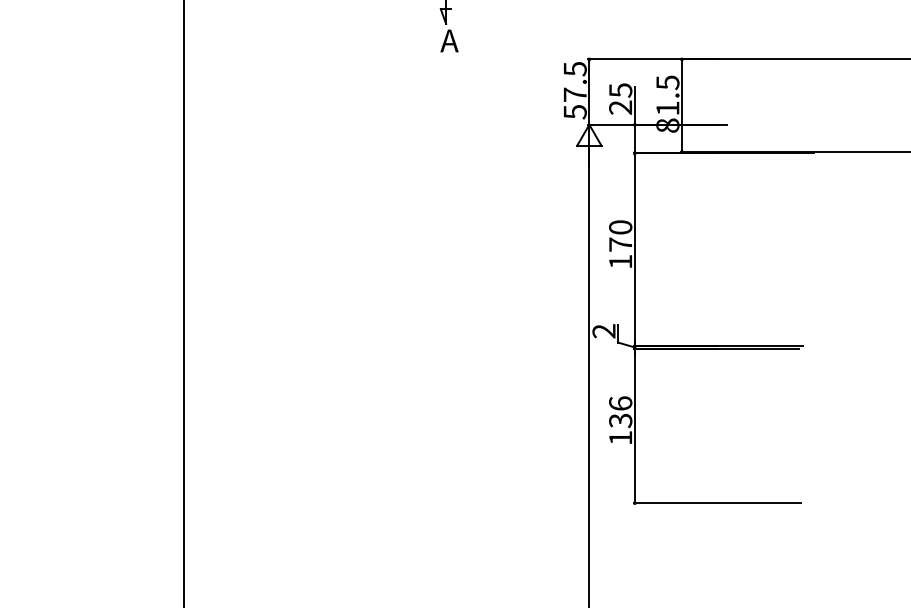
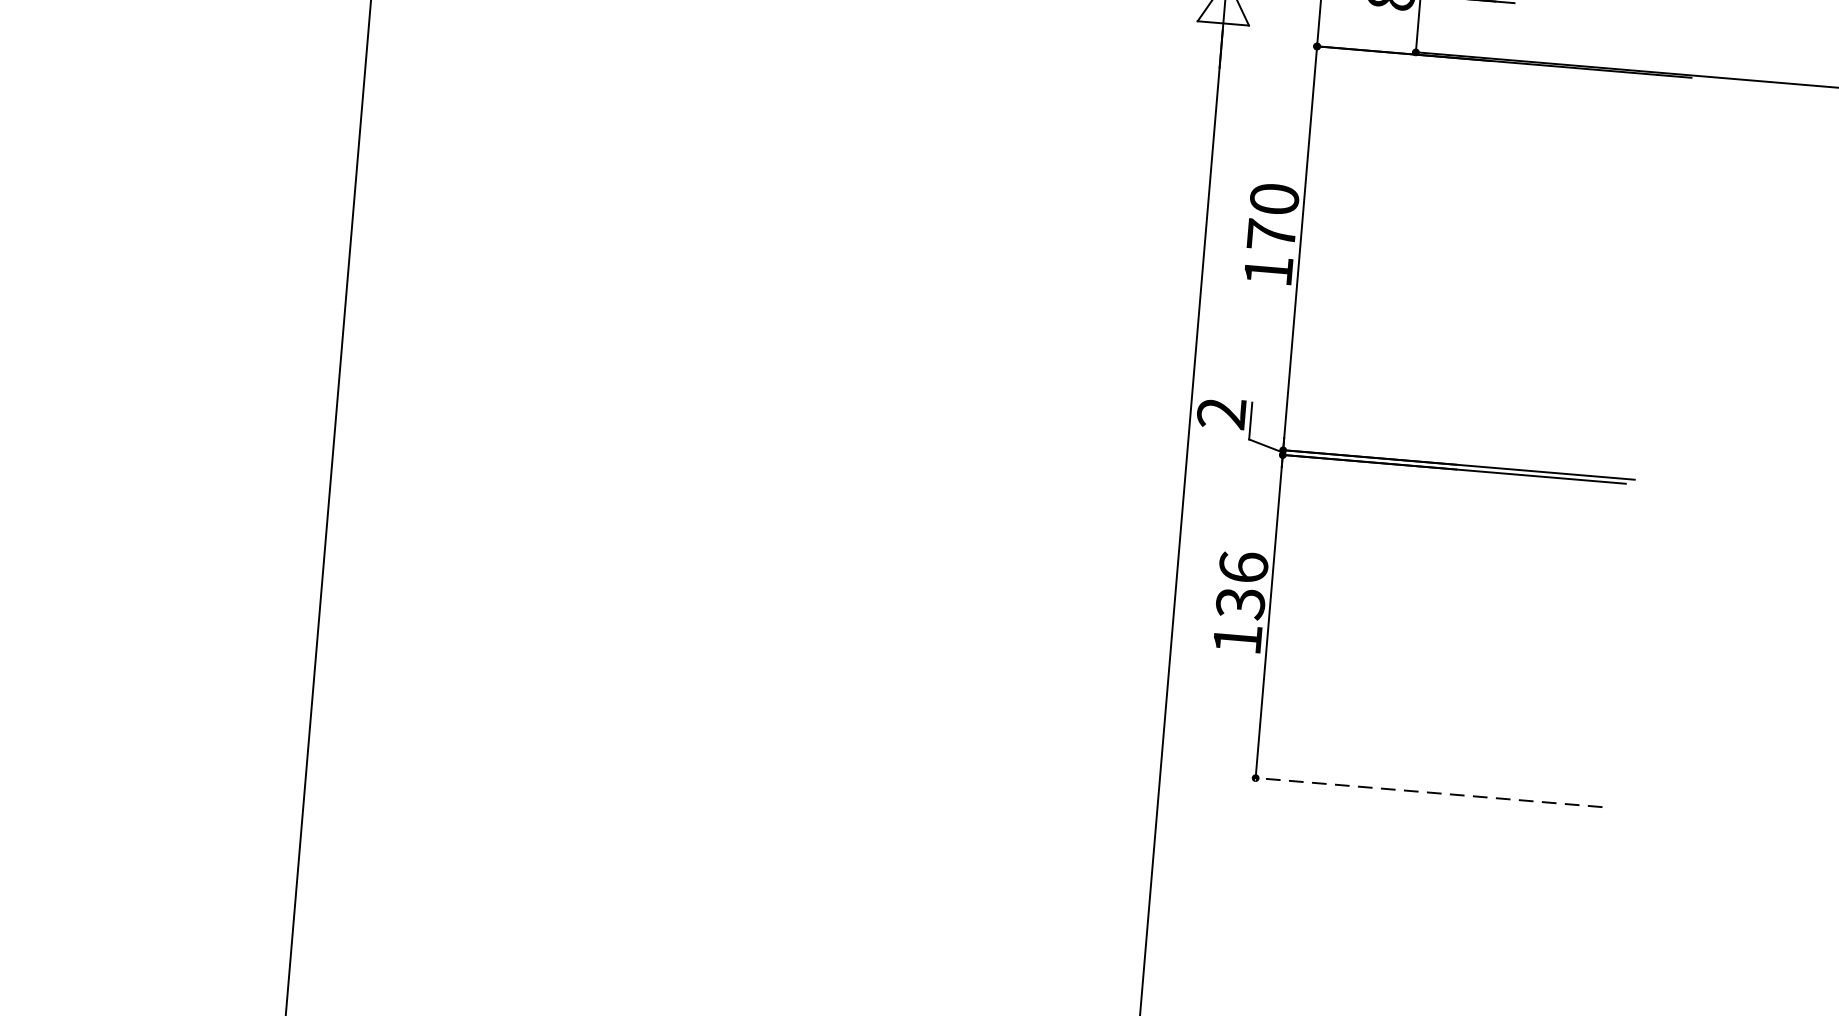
line: (717, 503) -> (1428, 793), solid -> dashed

